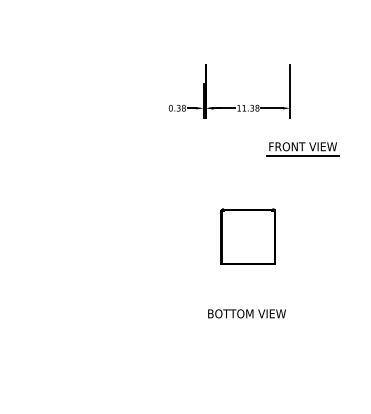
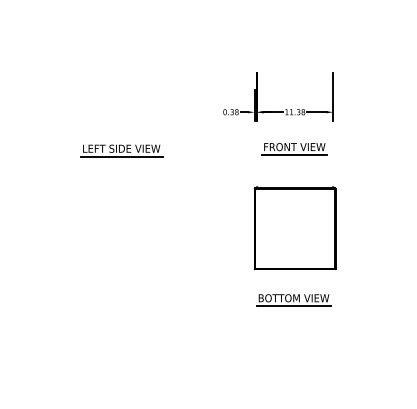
part: (302, 149) -> (294, 149), moved
part: (56, 150) -> (121, 150), added
part: (247, 236) -> (294, 228), size x1.67
line: (246, 322) -> (293, 306), added

